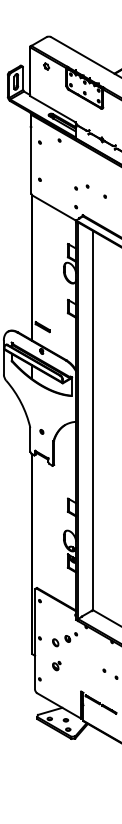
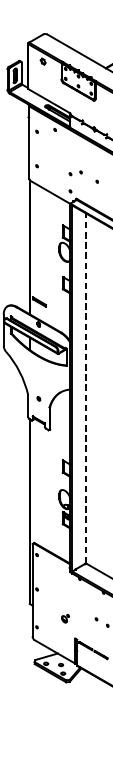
line: (92, 420) -> (85, 388), solid -> dashed
part: (64, 639) -> (59, 590), removed
part: (56, 666) -> (65, 619), moved

